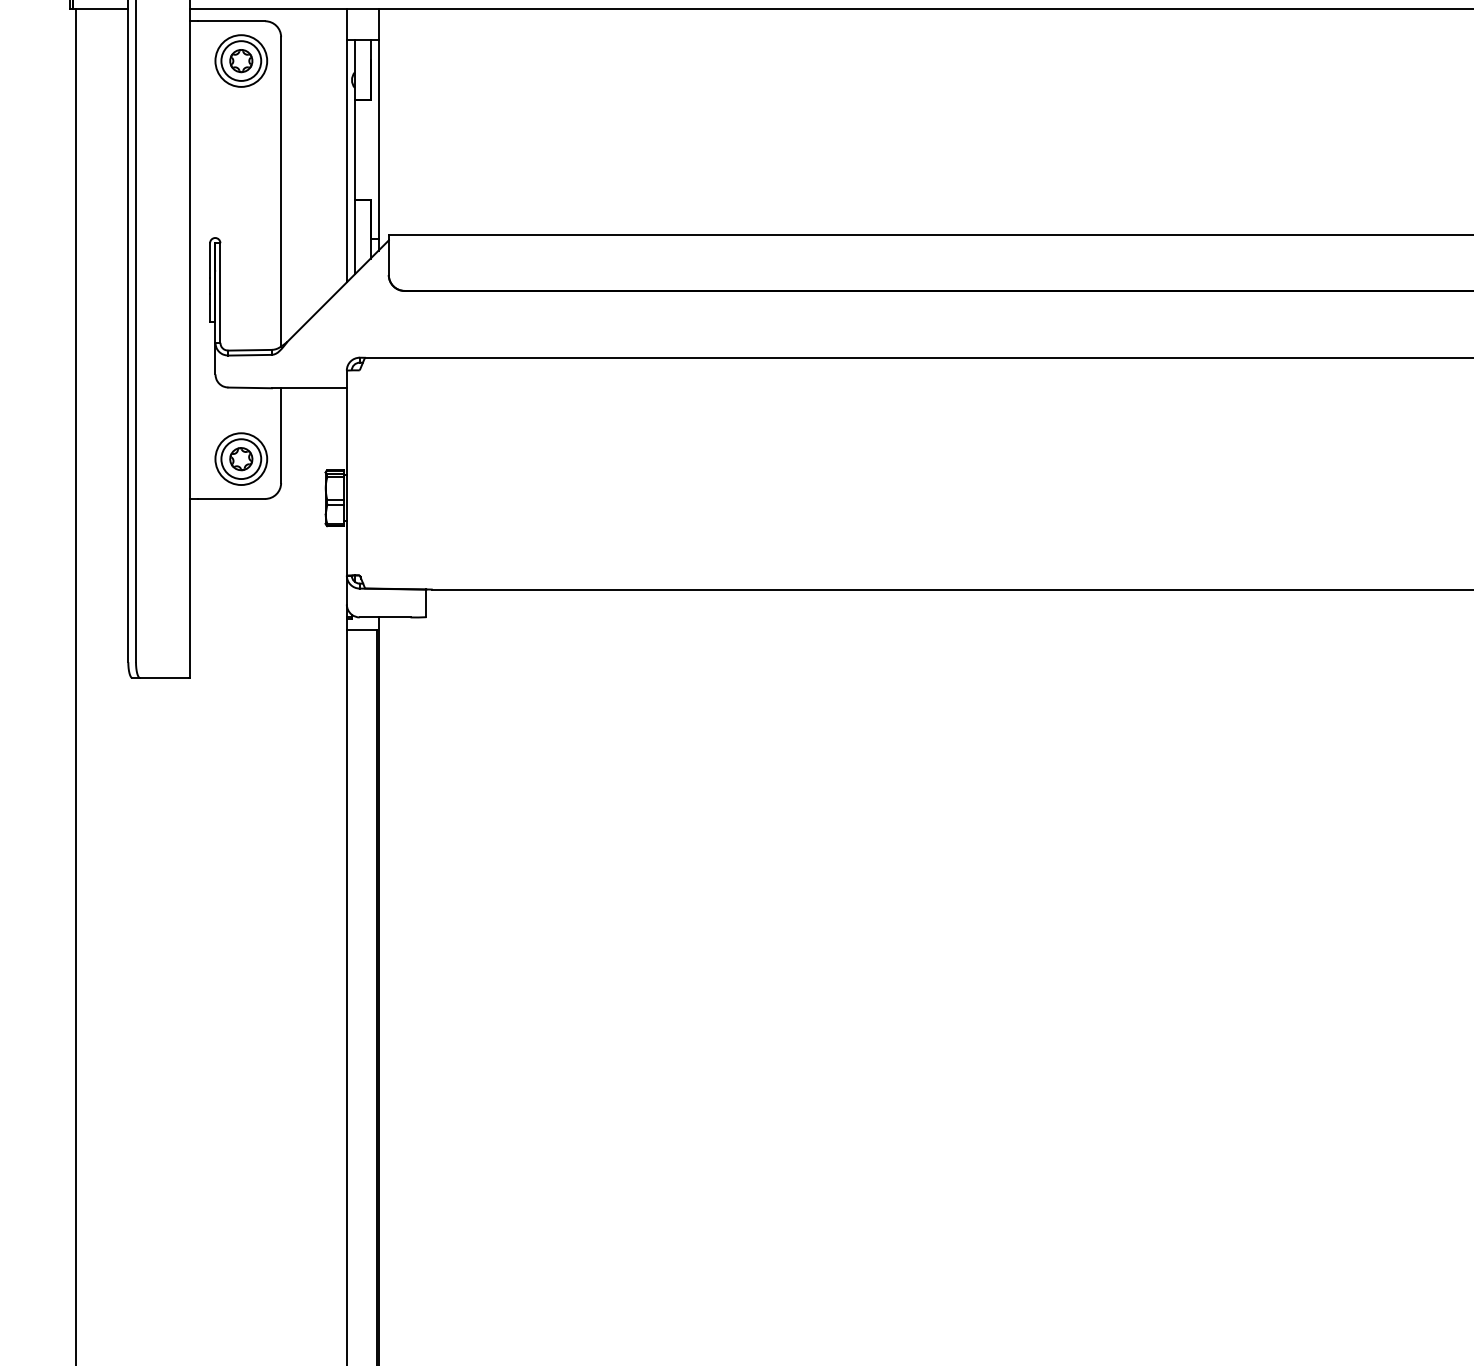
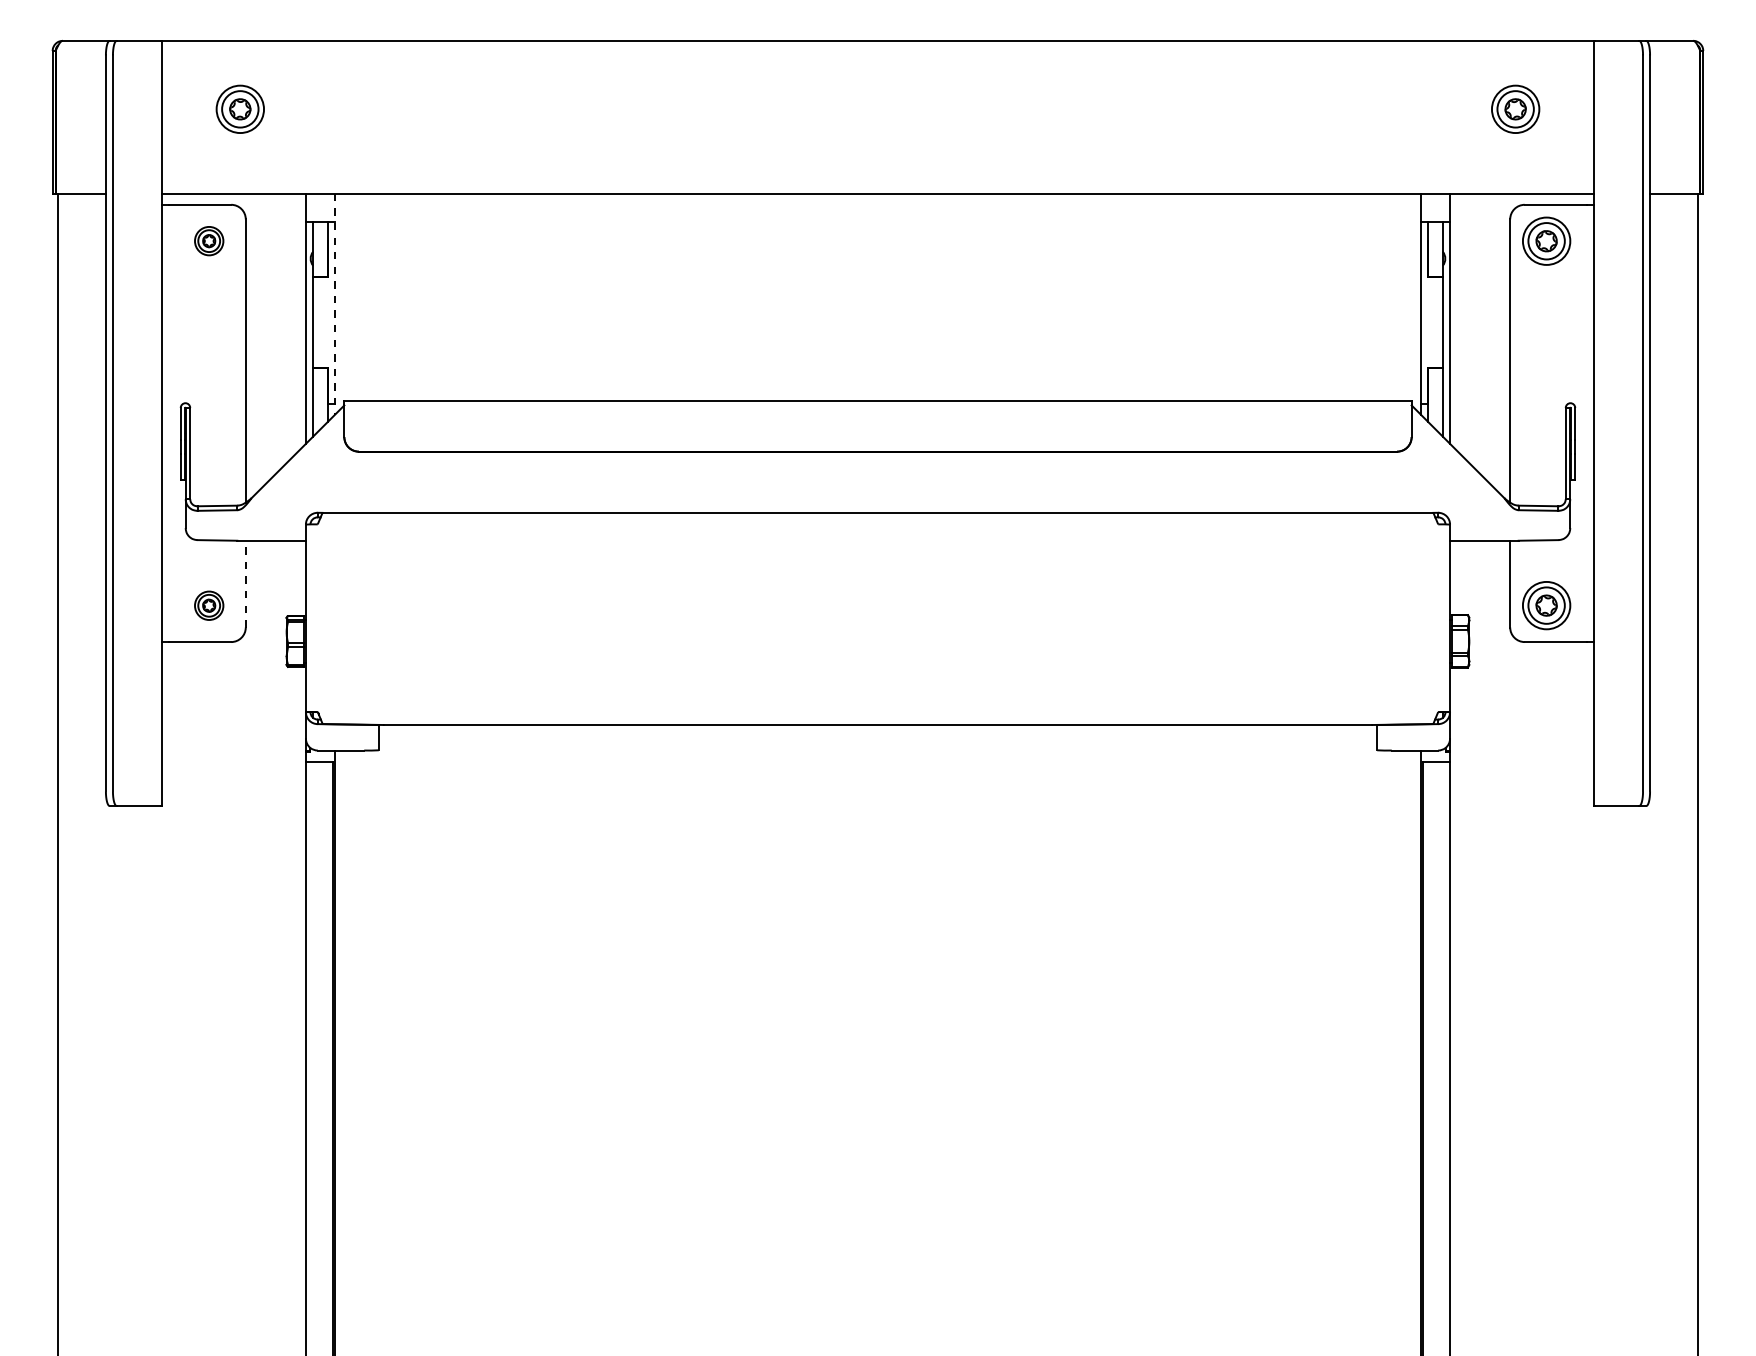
part: (240, 60) -> (208, 240), size x0.6
line: (379, 130) -> (335, 304), solid -> dashed
line: (280, 434) -> (245, 583), solid -> dashed
part: (240, 458) -> (208, 605), size x0.6

